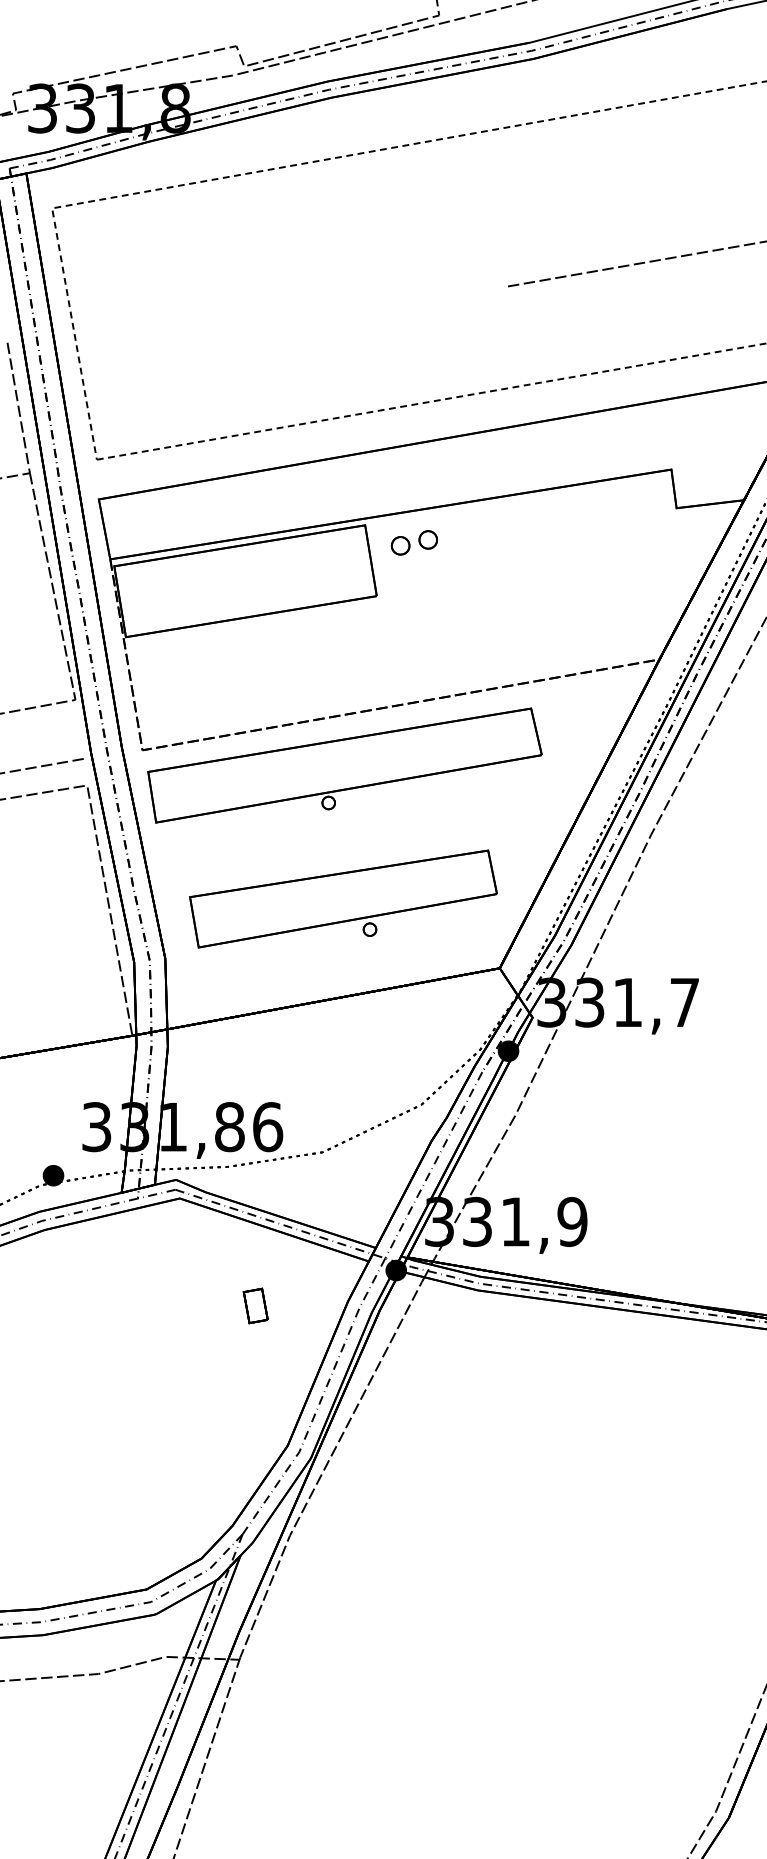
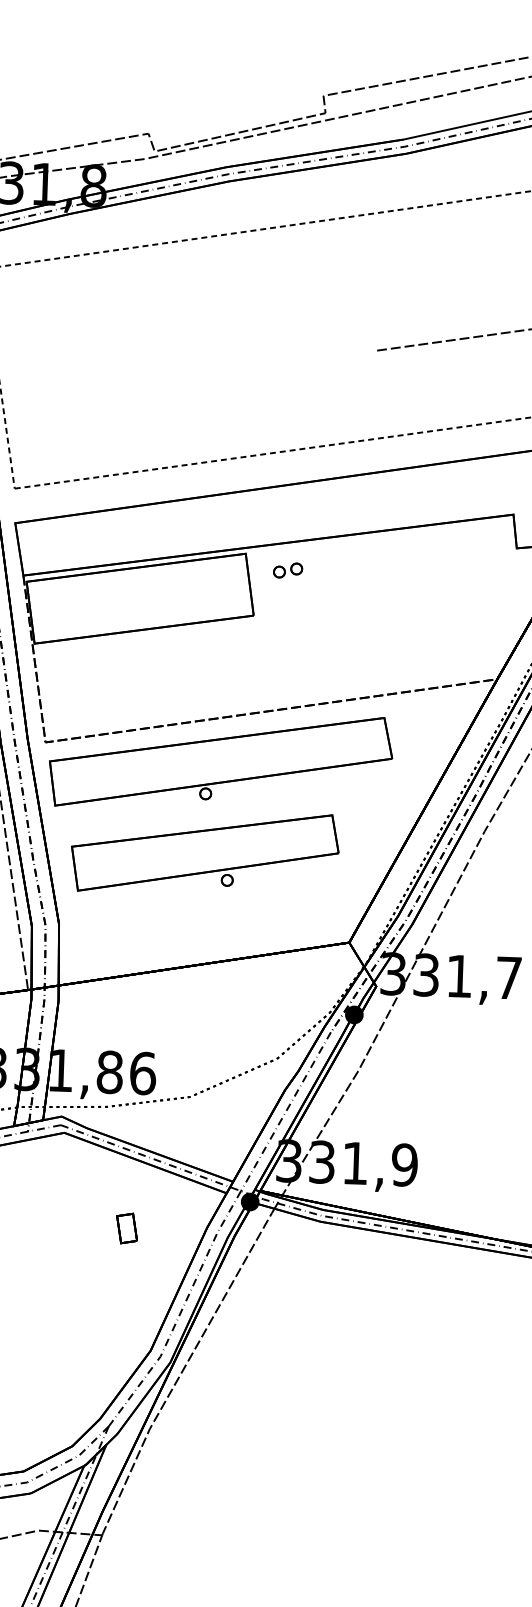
part: (414, 542) -> (288, 570), size x0.71
part: (343, 898) -> (205, 852), moved

